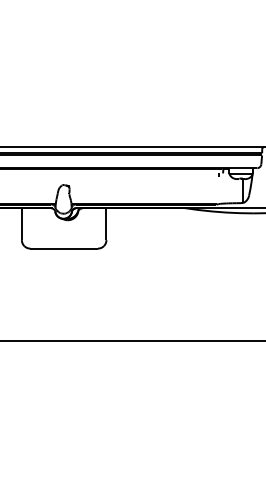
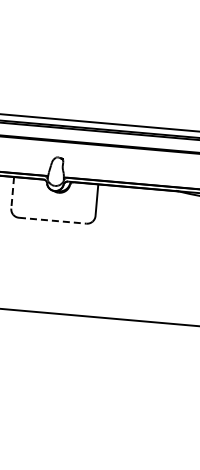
line: (21, 224) -> (12, 192), solid -> dashed
line: (64, 248) -> (53, 220), solid -> dashed

